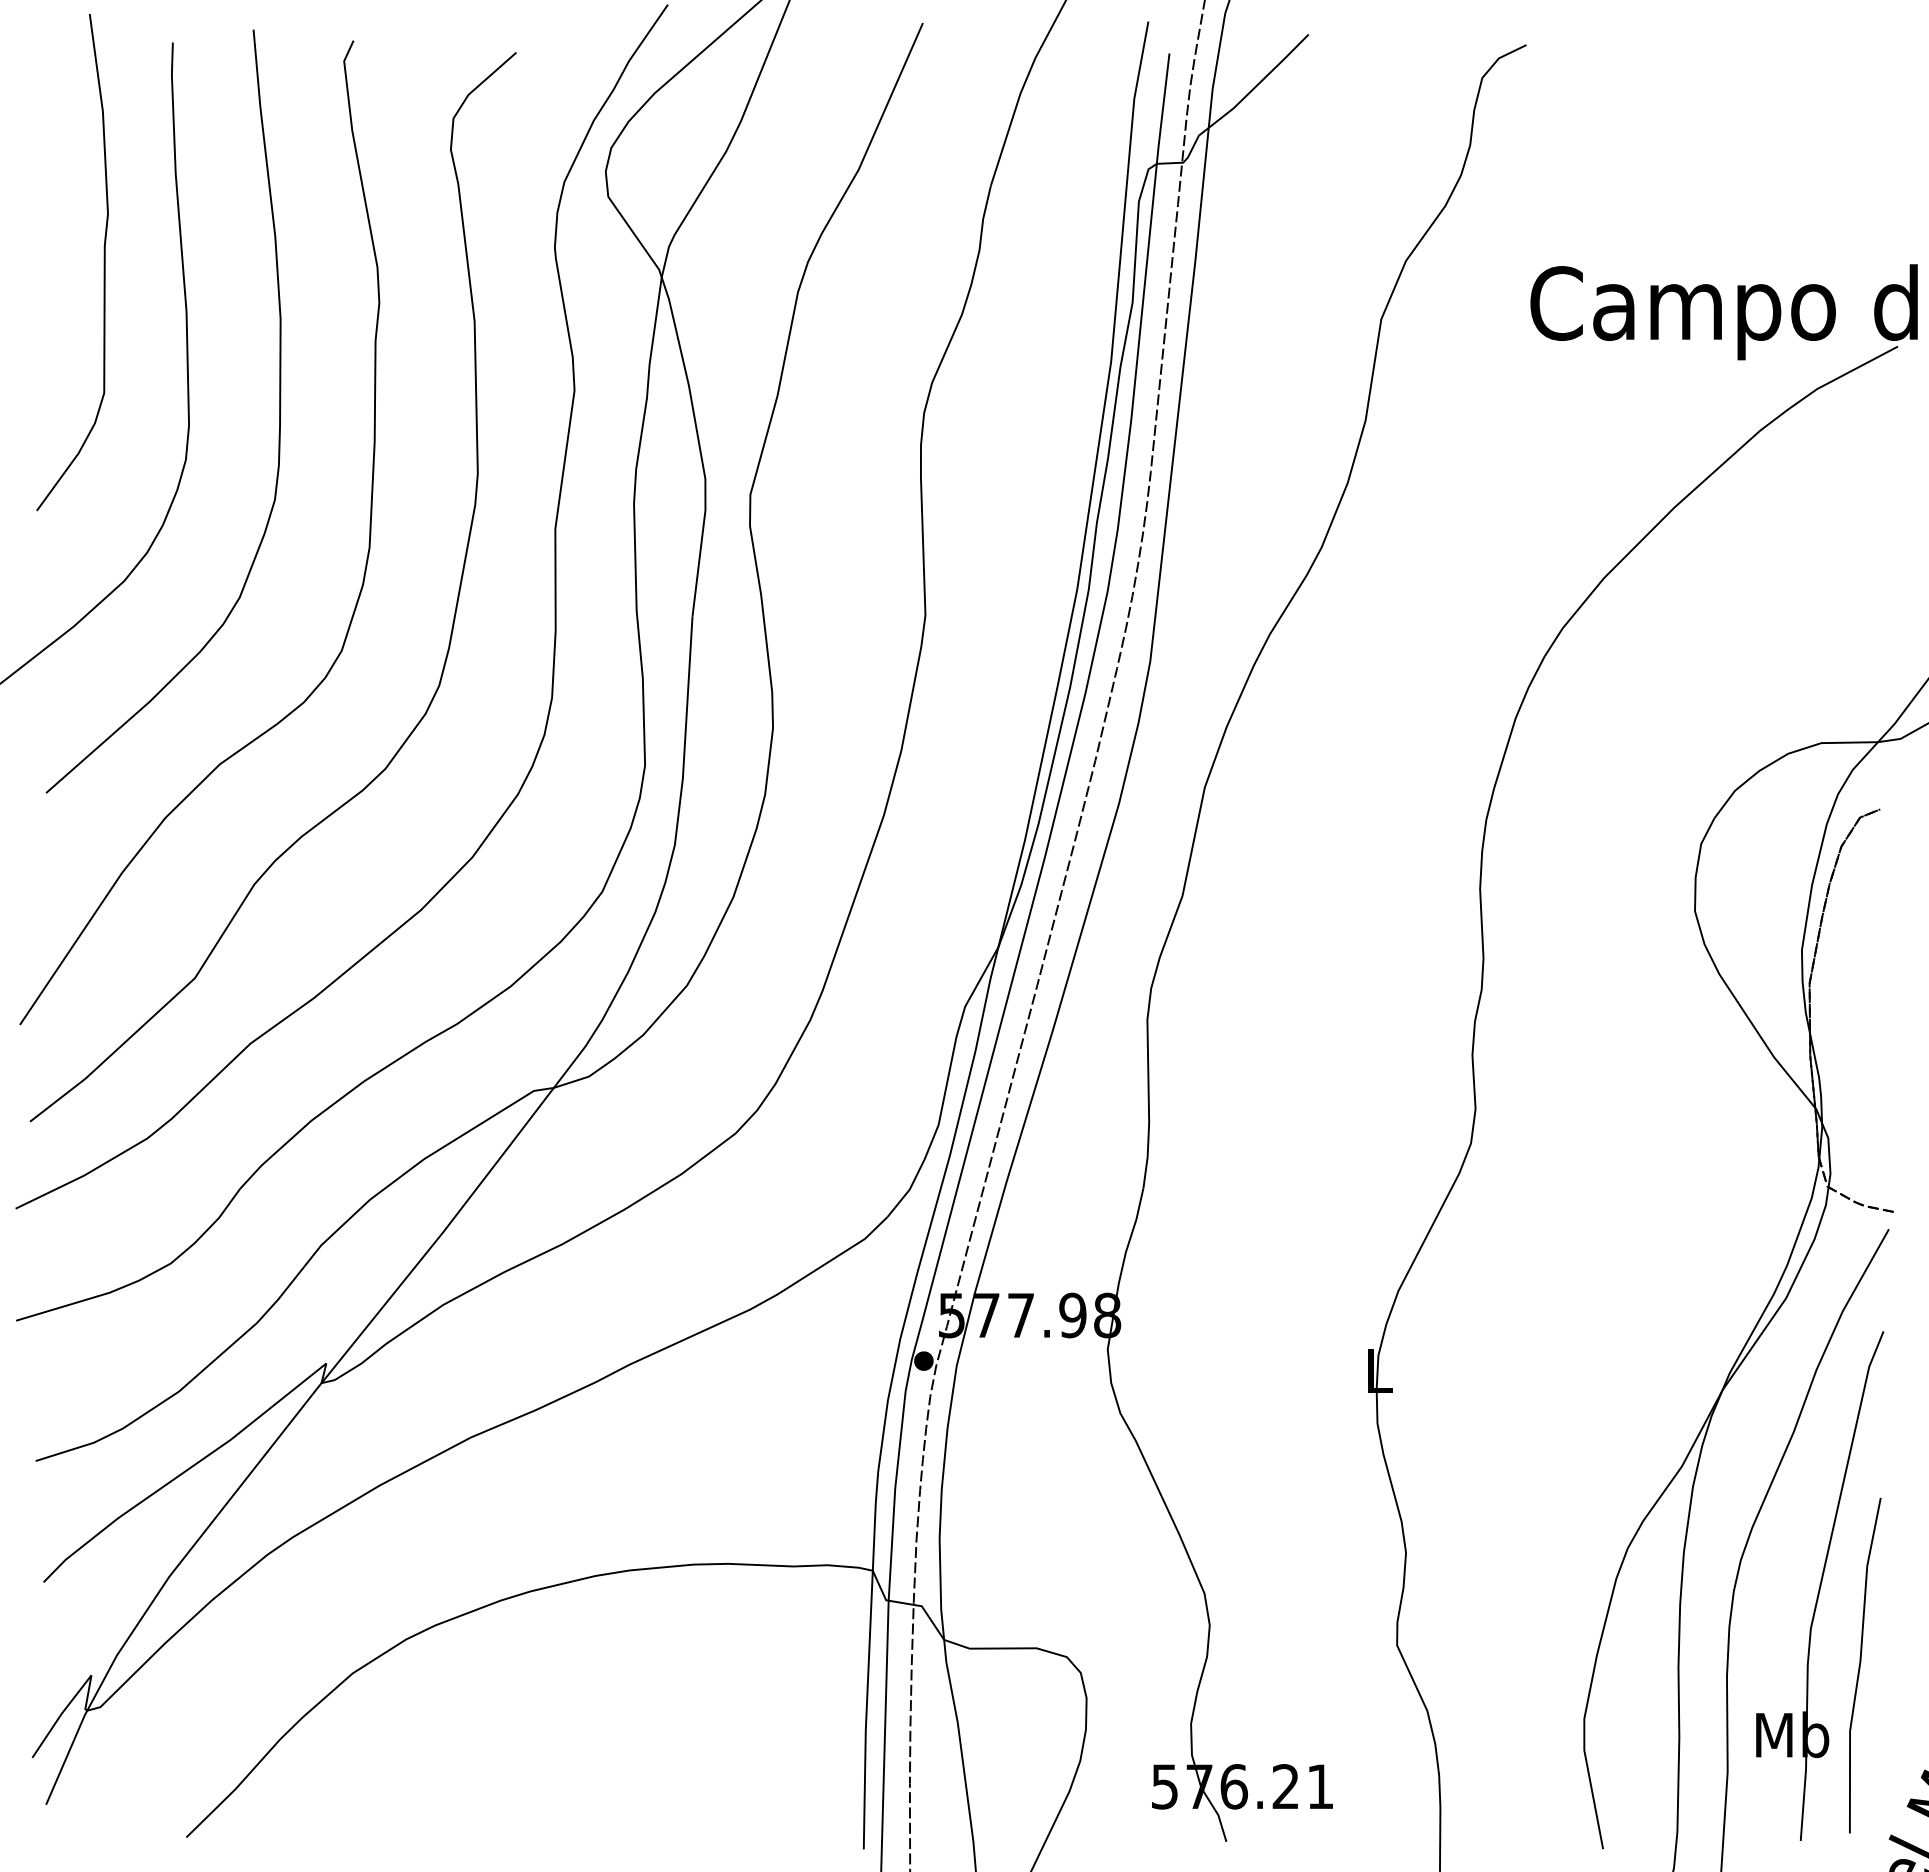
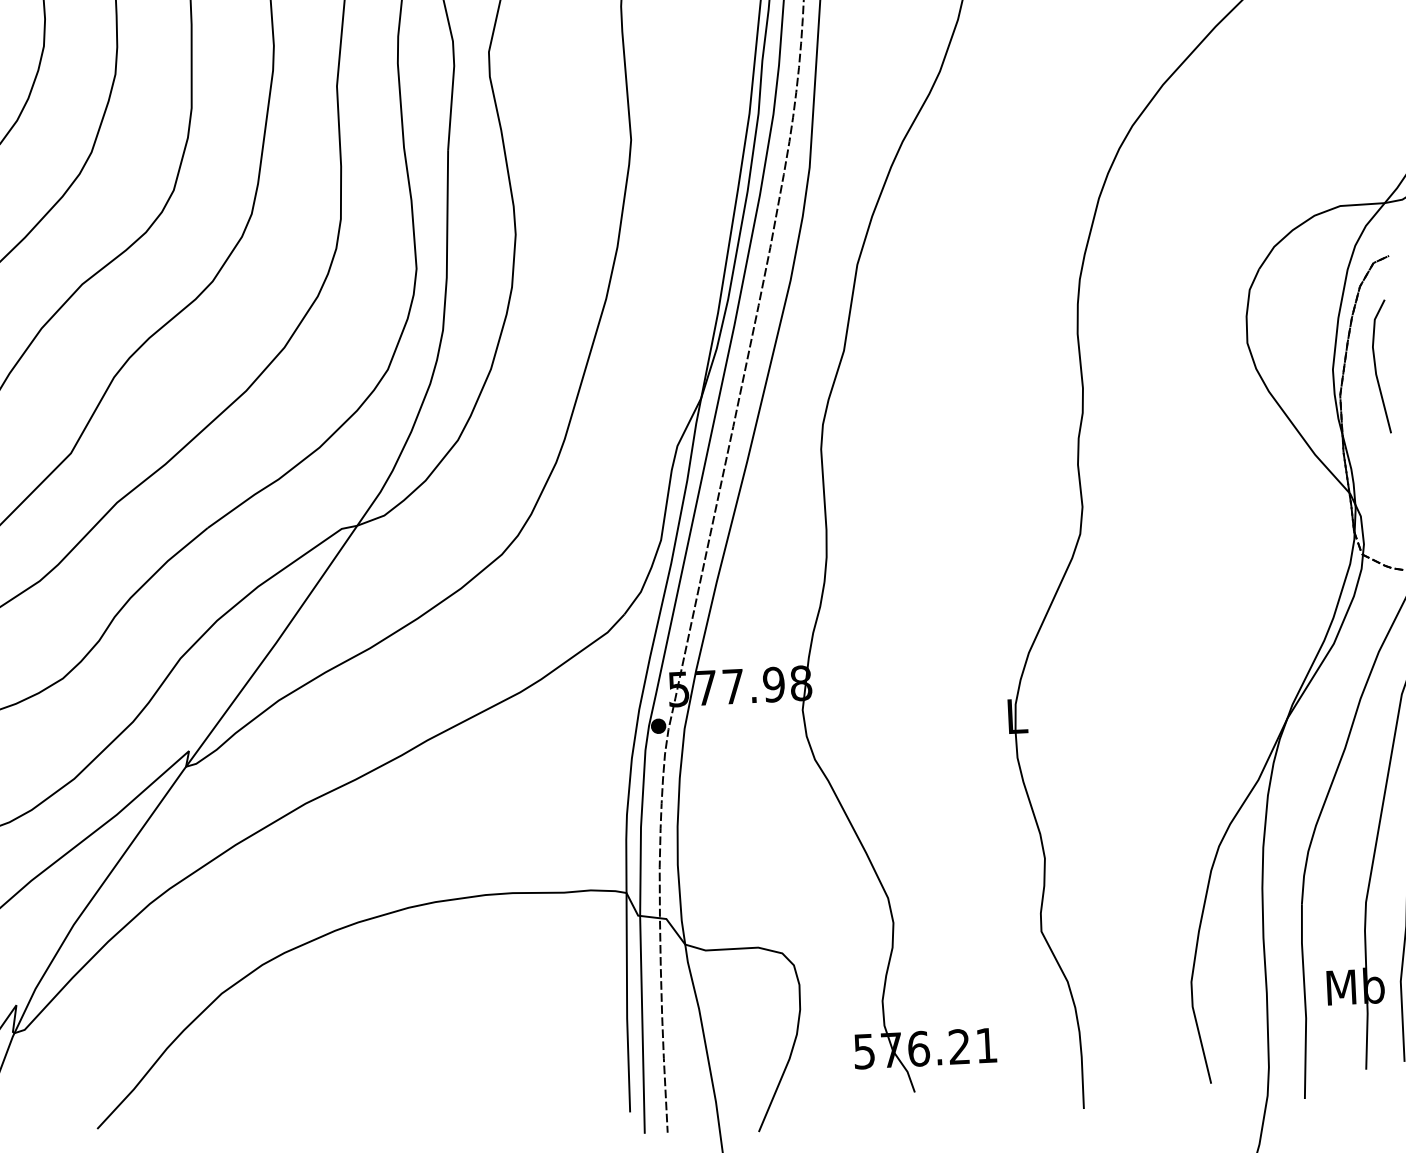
line: (1856, 949) -> (1375, 366), added

